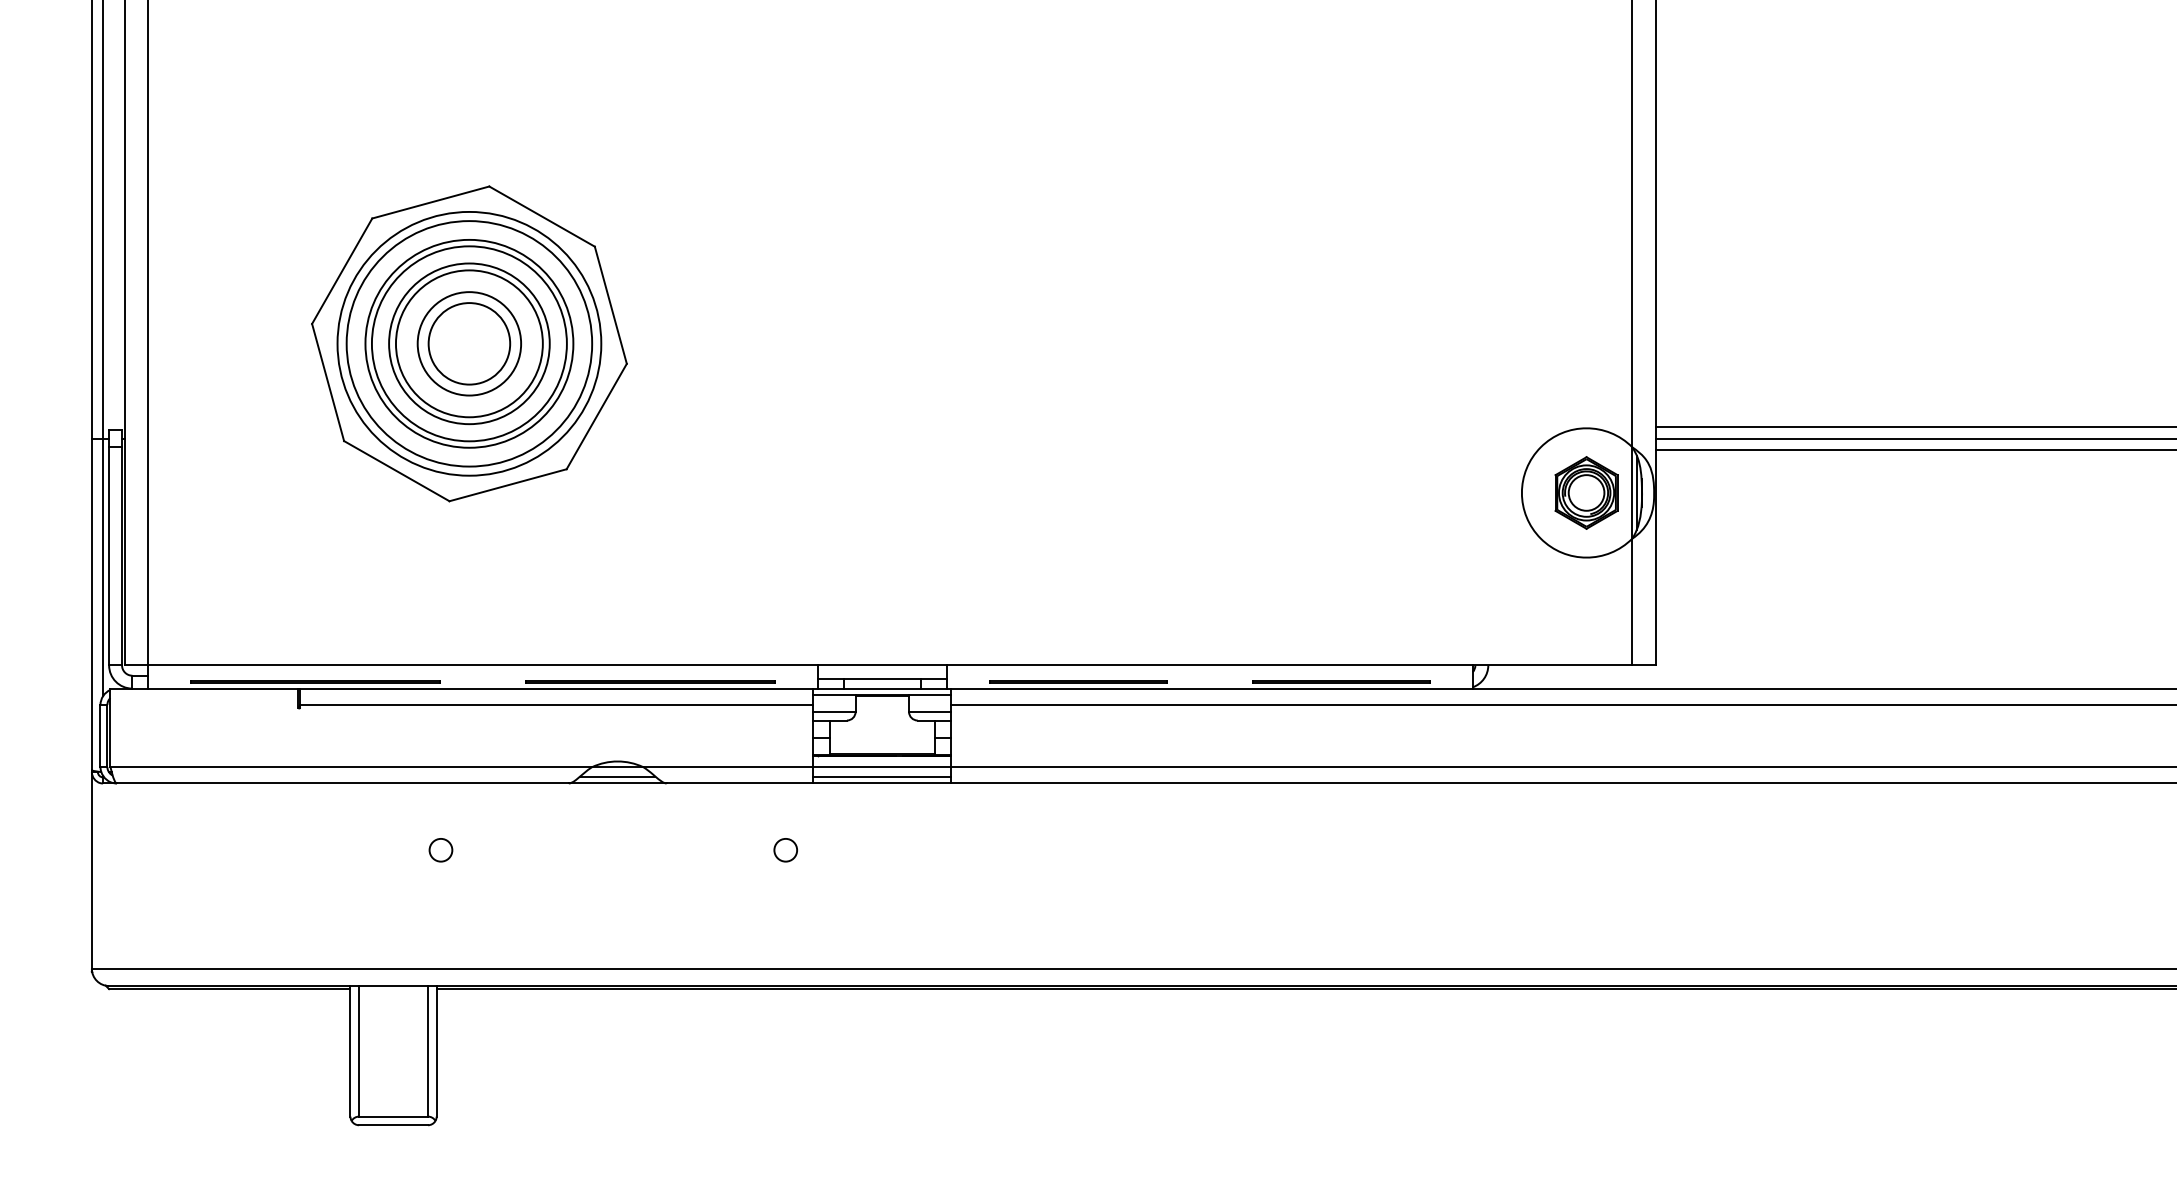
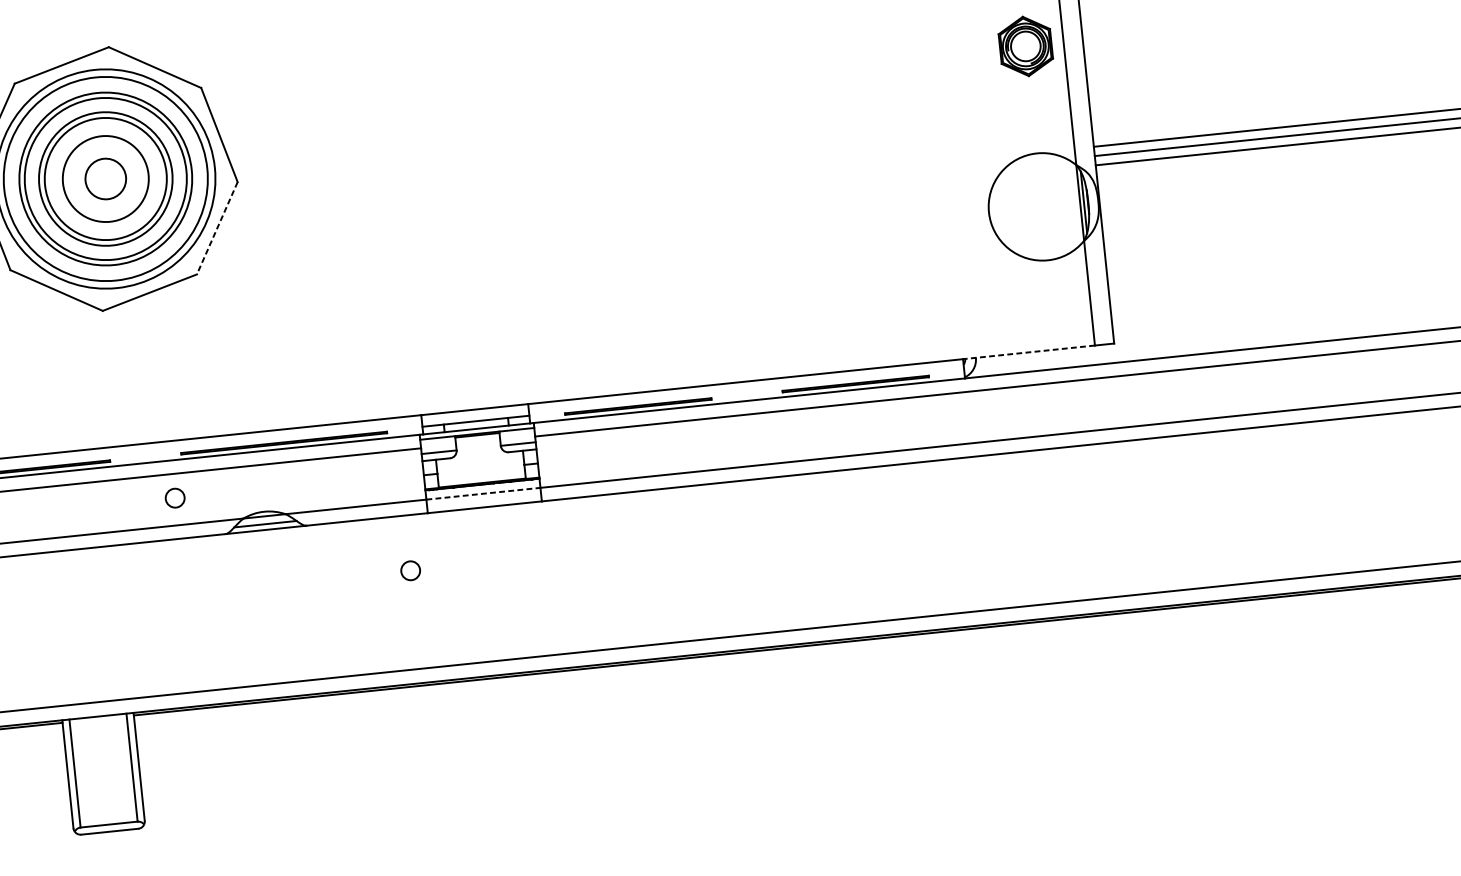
circle: (469, 343) -> (105, 178), size x0.6
line: (596, 416) -> (217, 228), solid -> dashed
part: (1586, 492) -> (1025, 46), moved
line: (1552, 665) -> (1028, 352), solid -> dashed
line: (882, 767) -> (483, 494), solid -> dashed
line: (882, 776) -> (484, 501), removed
circle: (440, 850) -> (174, 498), moved

